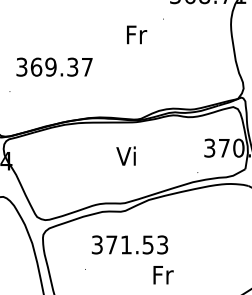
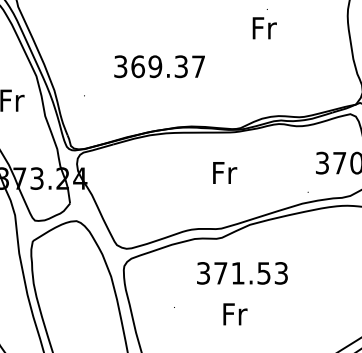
text: (136, 35) -> (264, 28), moved
text: (54, 67) -> (159, 66), moved
text: (127, 156) -> (224, 172), Vi -> Fr
text: (130, 245) -> (242, 273), moved
text: (163, 275) -> (235, 314), moved

